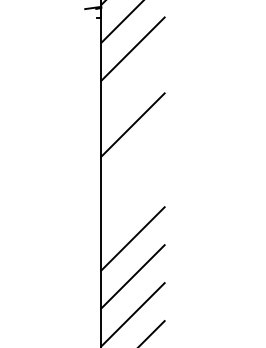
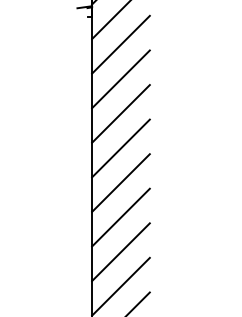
line: (132, 86) -> (120, 78), added
line: (132, 162) -> (120, 148), added
line: (132, 200) -> (120, 182), added

